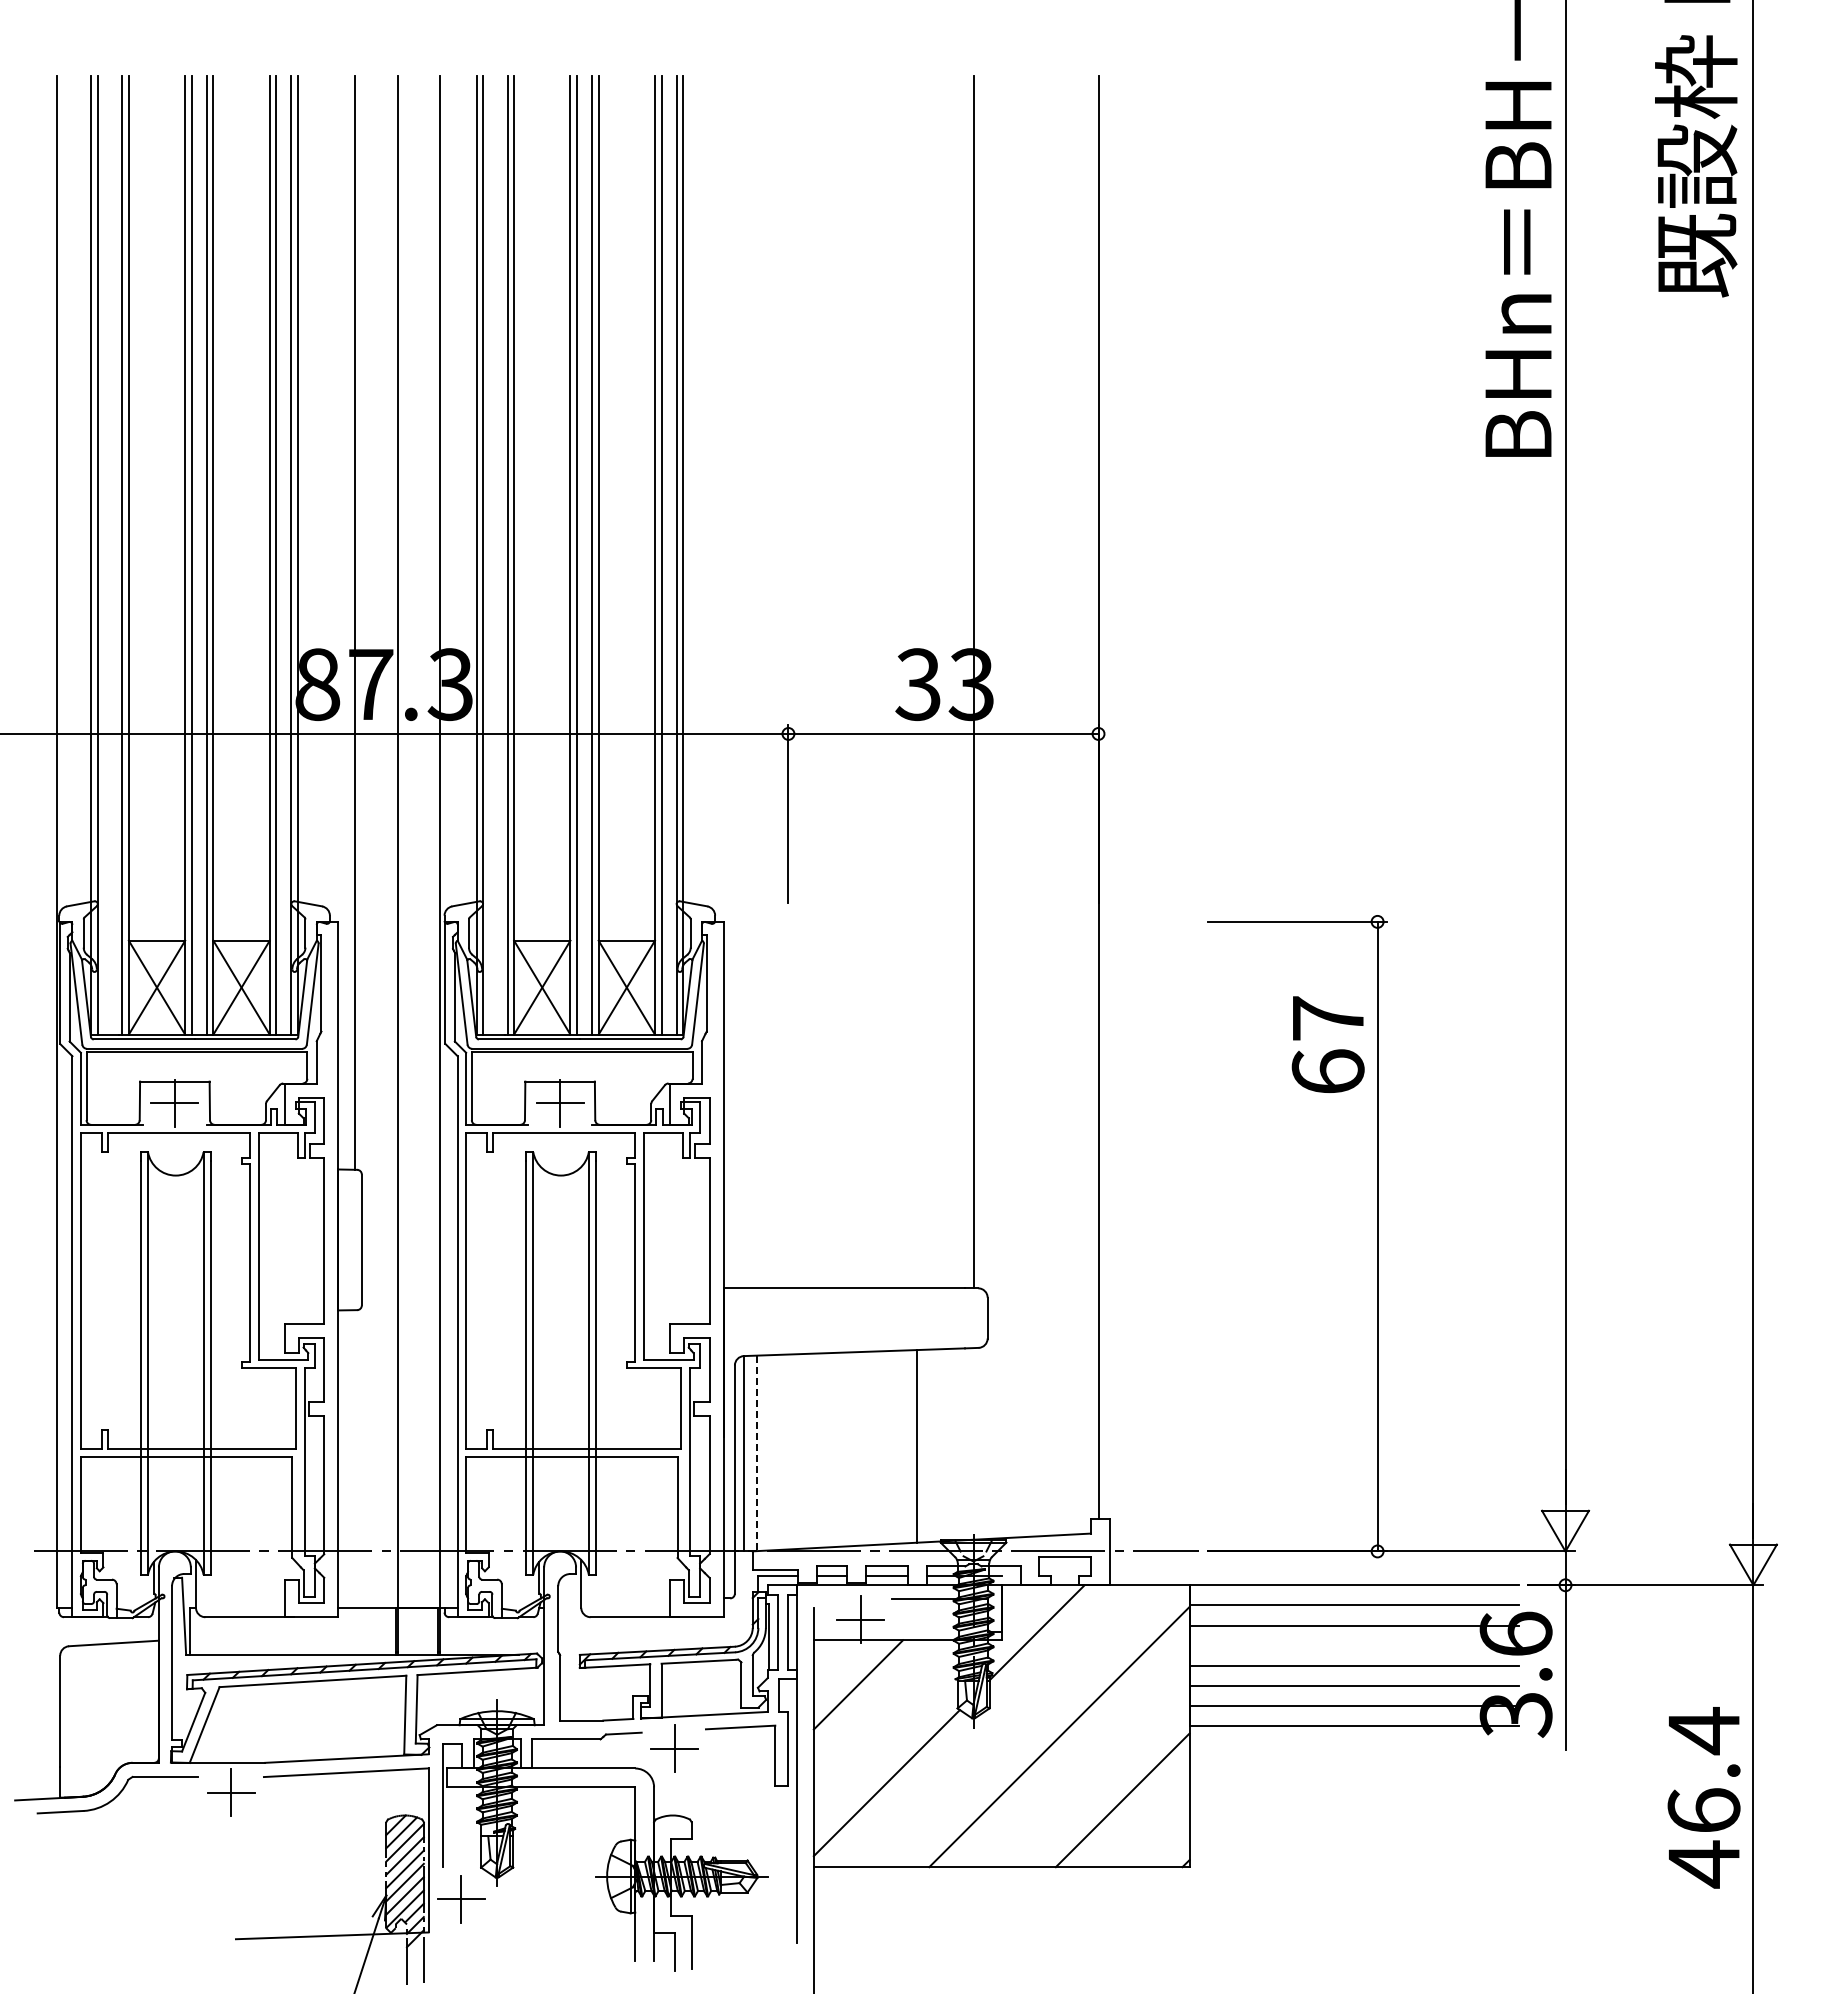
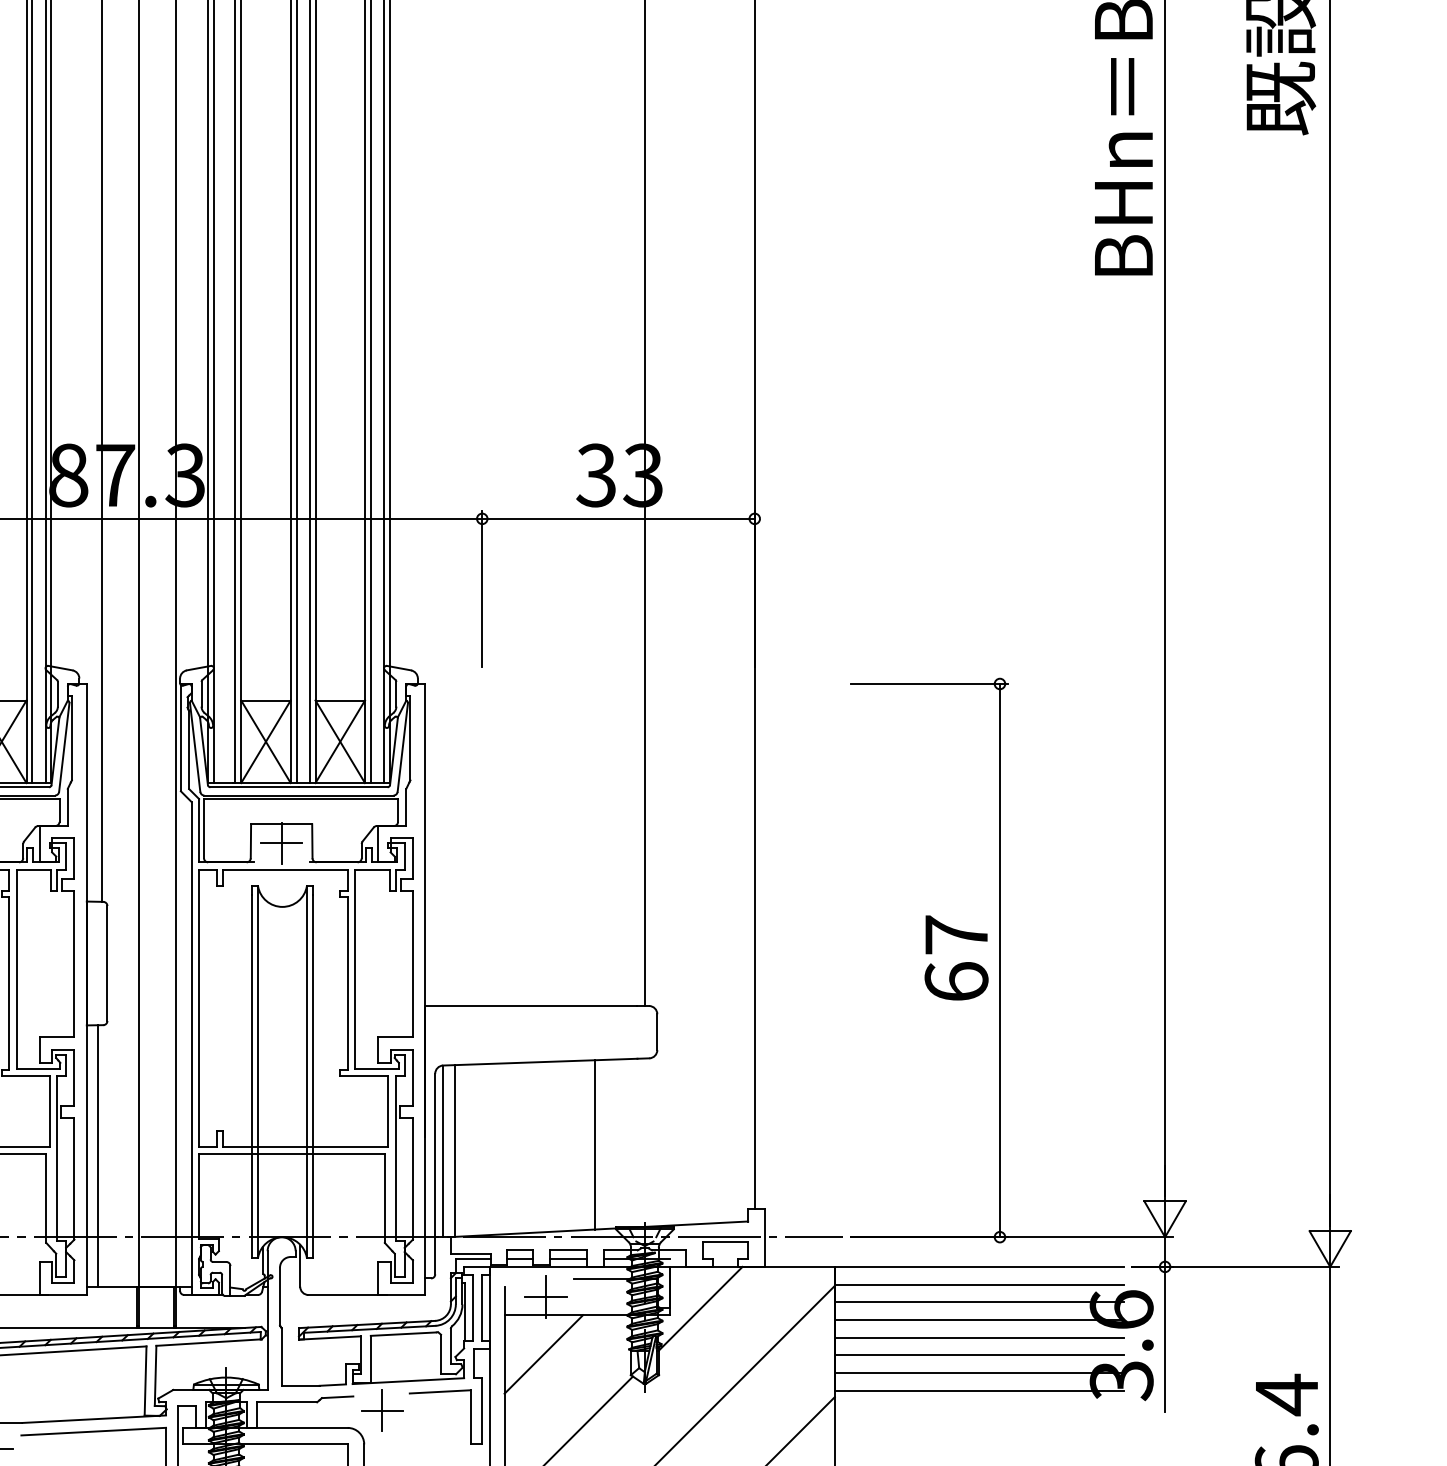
text: (1327, 1044) -> (955, 957), moved
line: (757, 1453) -> (455, 1151), dashed -> solid
line: (351, 1458) -> (98, 1155), added
line: (1353, 1645) -> (978, 1319), added

